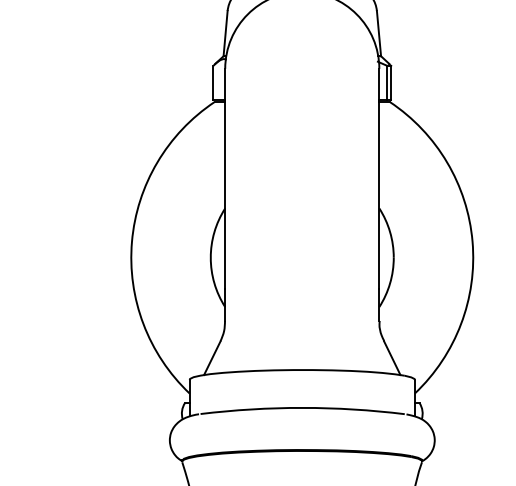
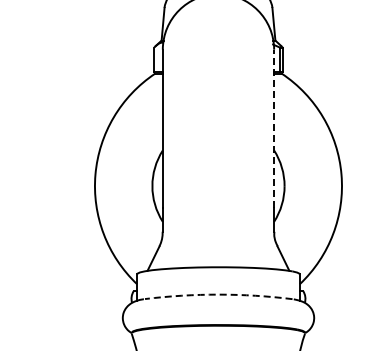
line: (379, 177) -> (274, 128), solid -> dashed
arc: (302, 407) -> (218, 294), solid -> dashed

